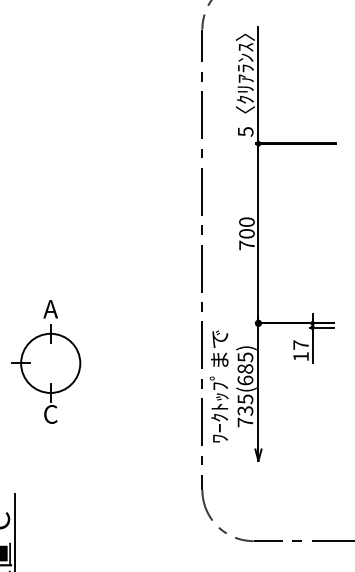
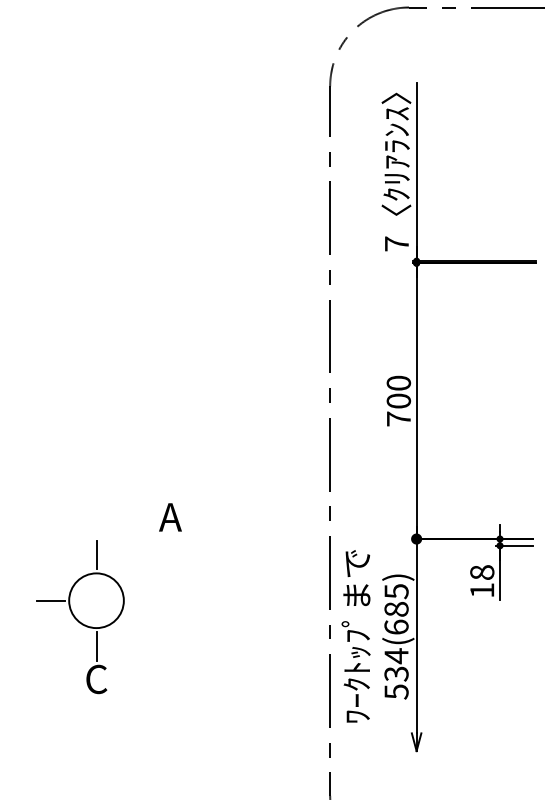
text: (245, 131) -> (396, 243), 5 -> 7
text: (50, 309) -> (170, 517), moved
text: (300, 344) -> (481, 571), 17 -> 18
circle: (50, 362) -> (96, 599), size x0.6
text: (245, 410) -> (396, 673), 735(685) -> 534(685)

